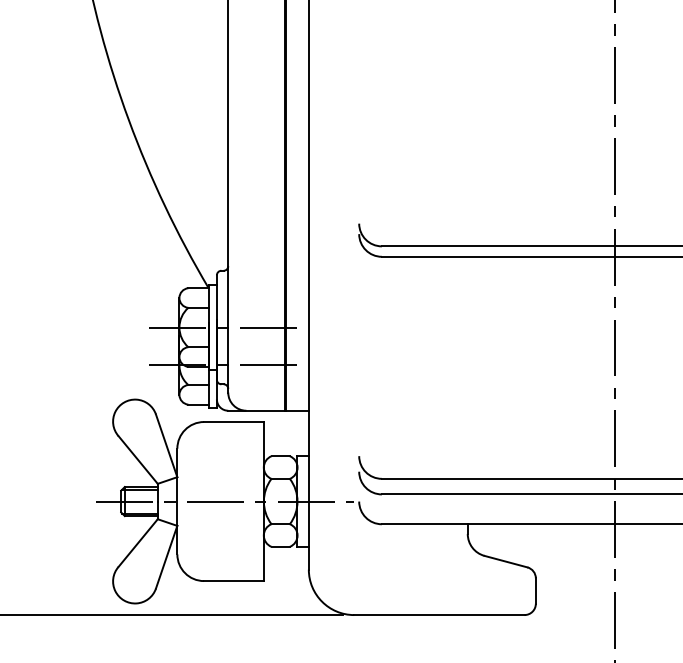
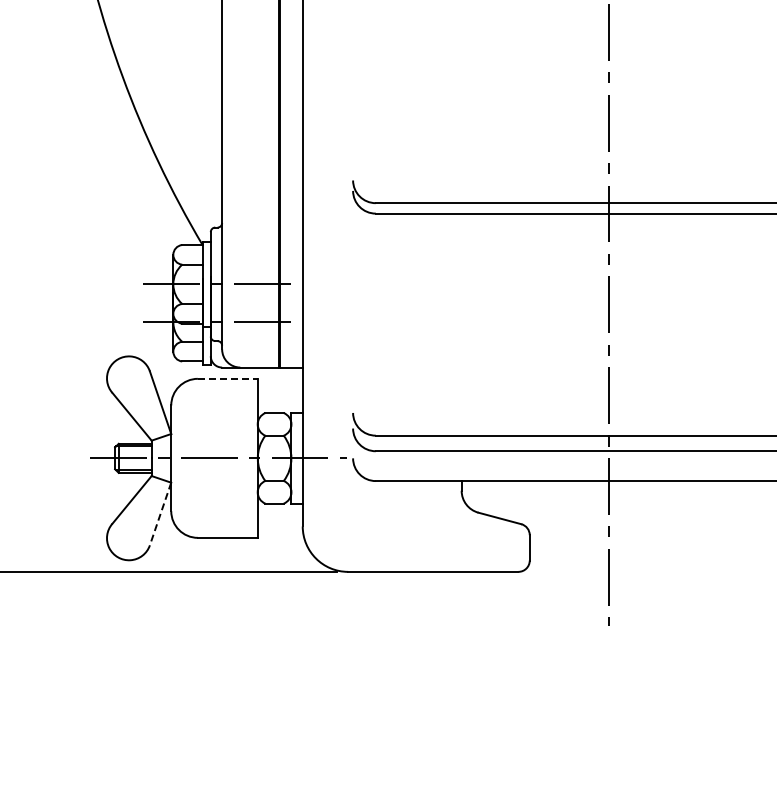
line: (233, 421) -> (227, 378), solid -> dashed
line: (166, 557) -> (160, 514), solid -> dashed

